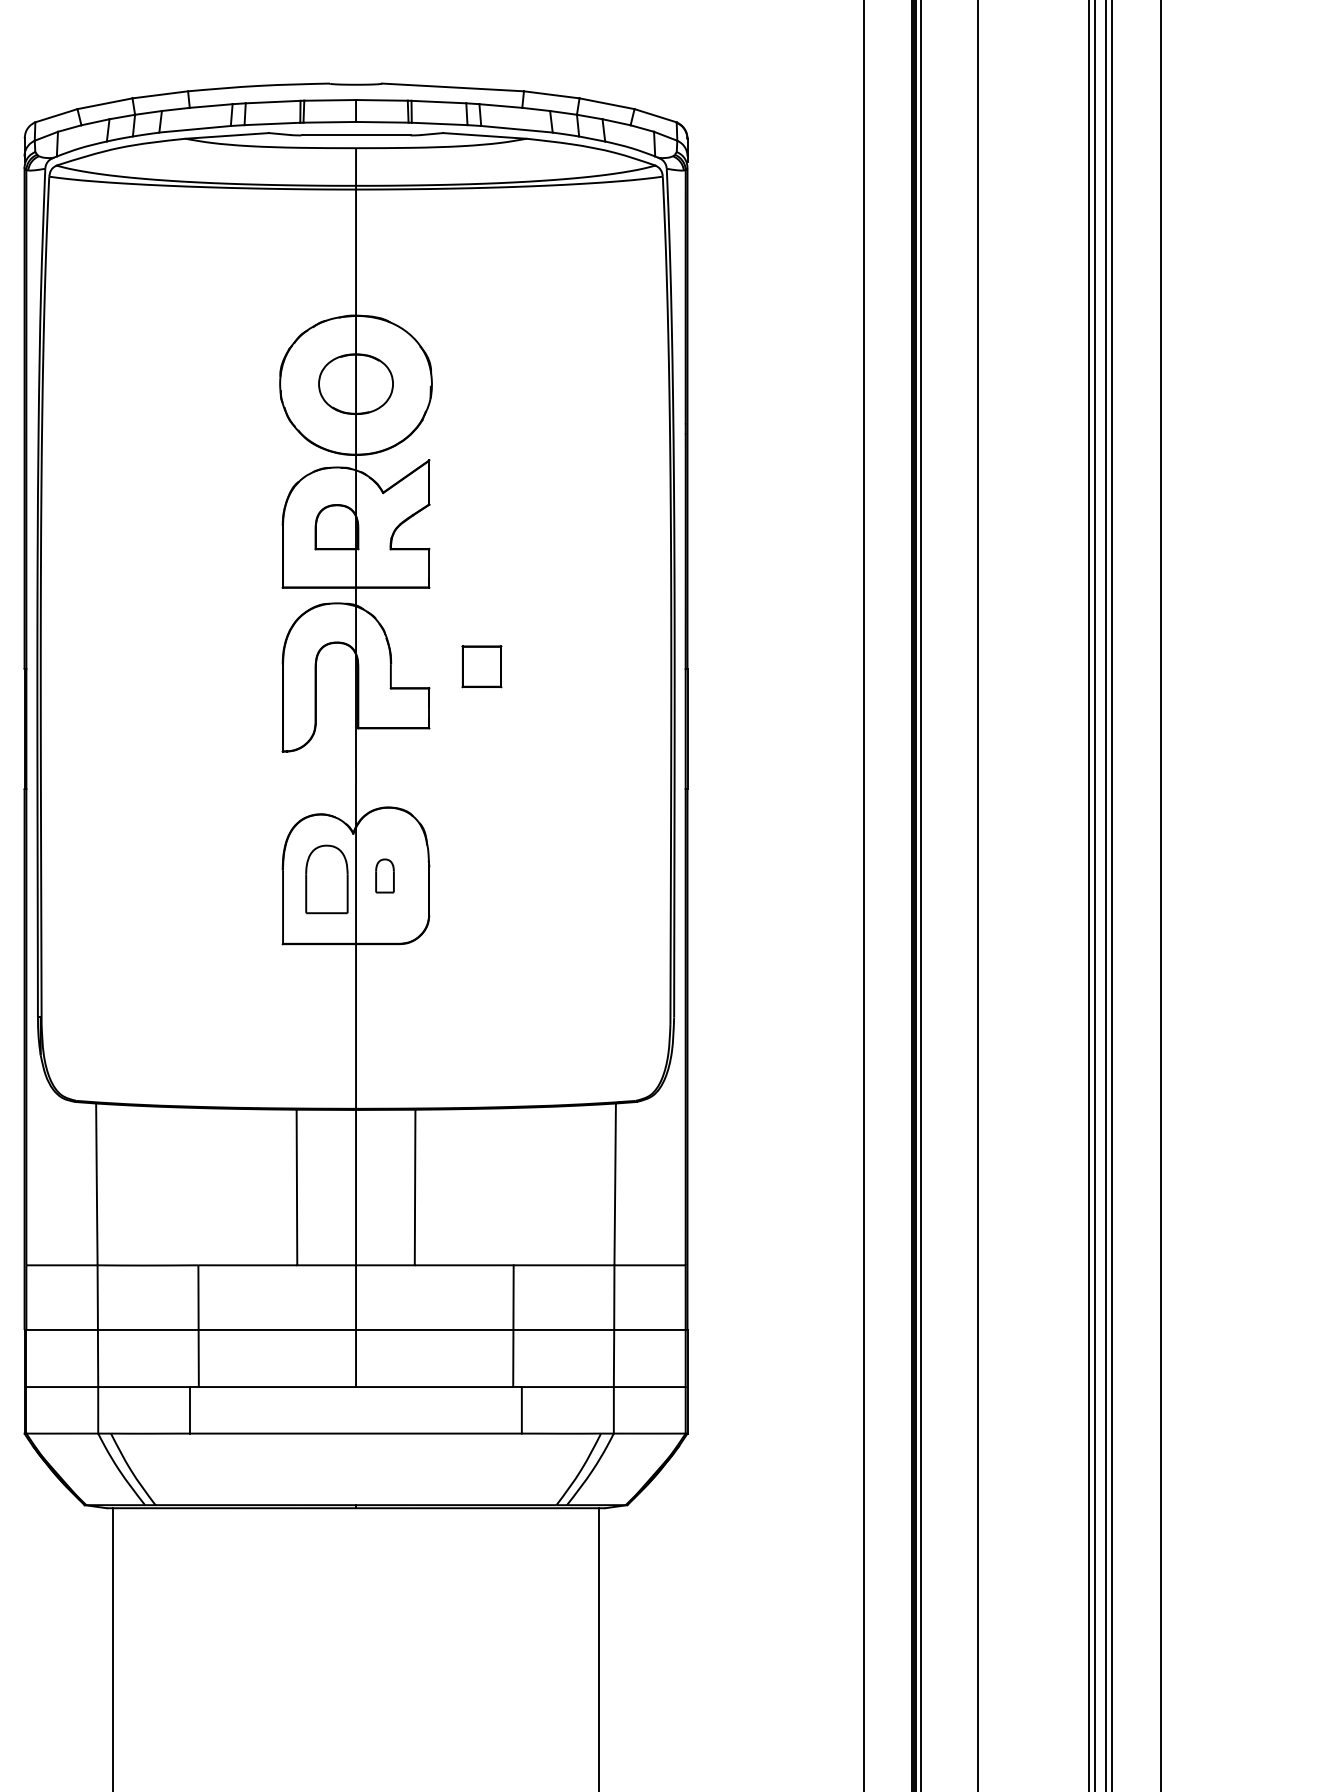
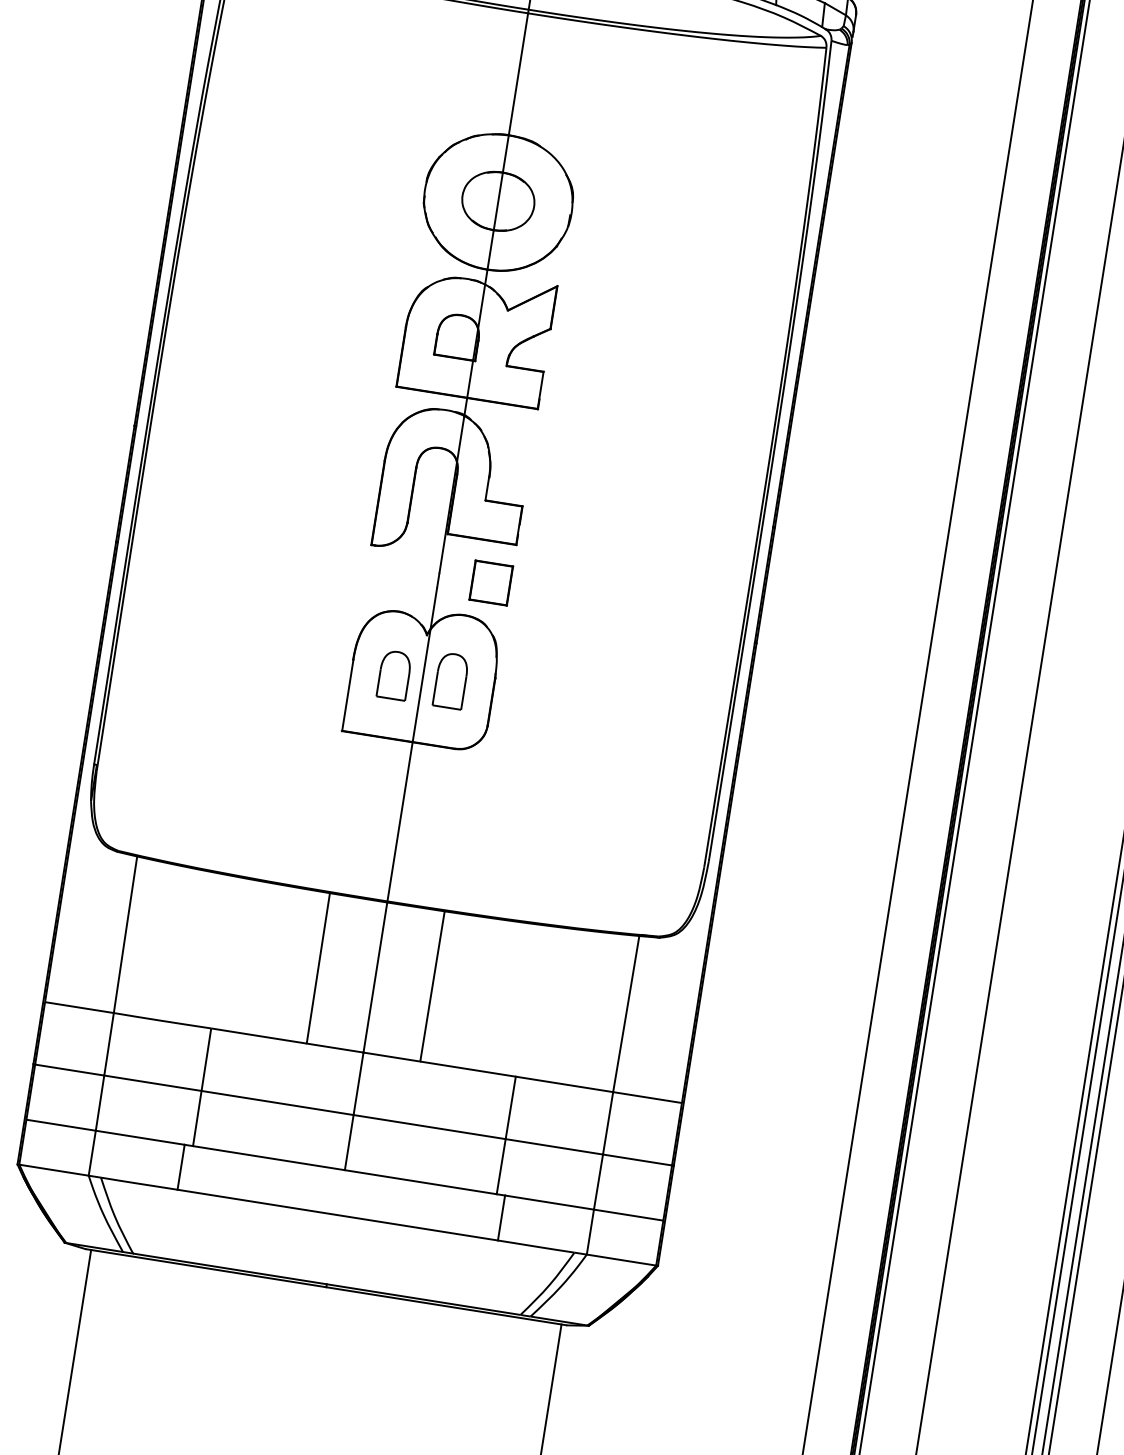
part: (481, 666) -> (490, 582), moved
part: (384, 875) -> (450, 680), size x1.67
part: (326, 879) -> (394, 675), size x0.71

